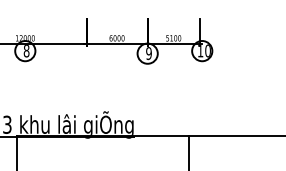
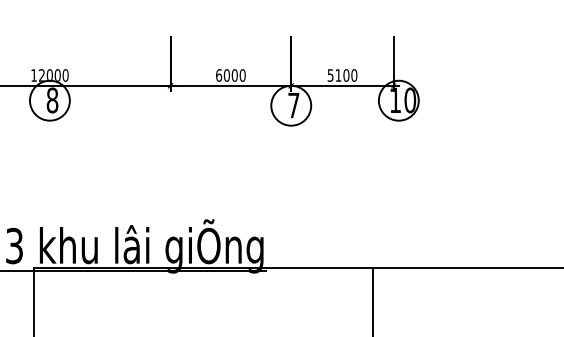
text: (148, 53) -> (292, 105), 9 -> 7

